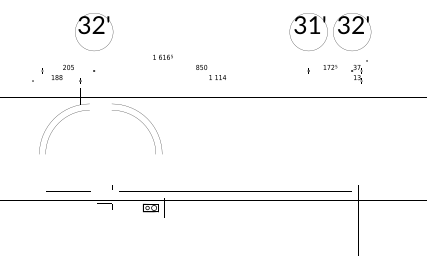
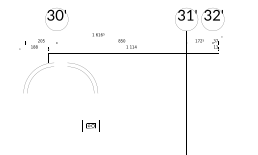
text: (98, 25) -> (59, 15), 32' -> 30'

